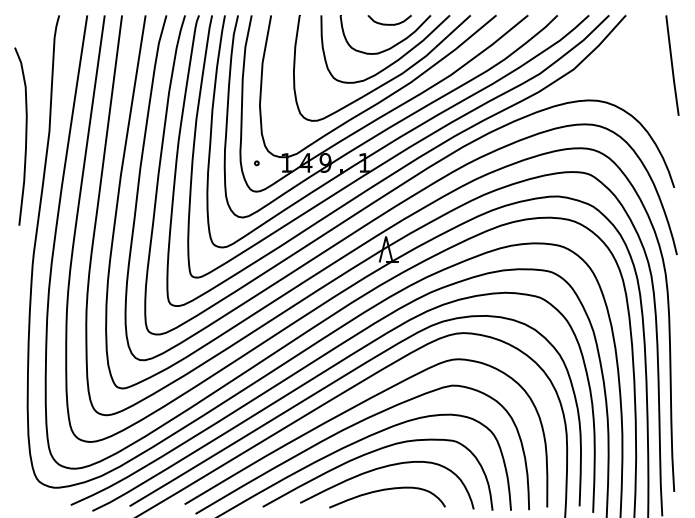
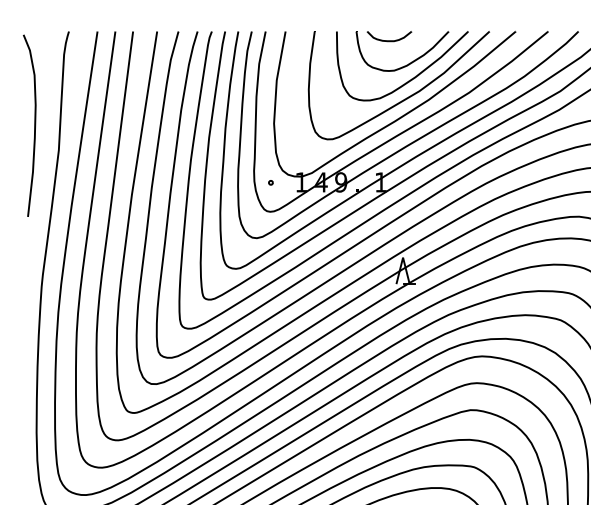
part: (389, 20) -> (389, 36), moved
curve: (25, 136) -> (34, 125), moved

